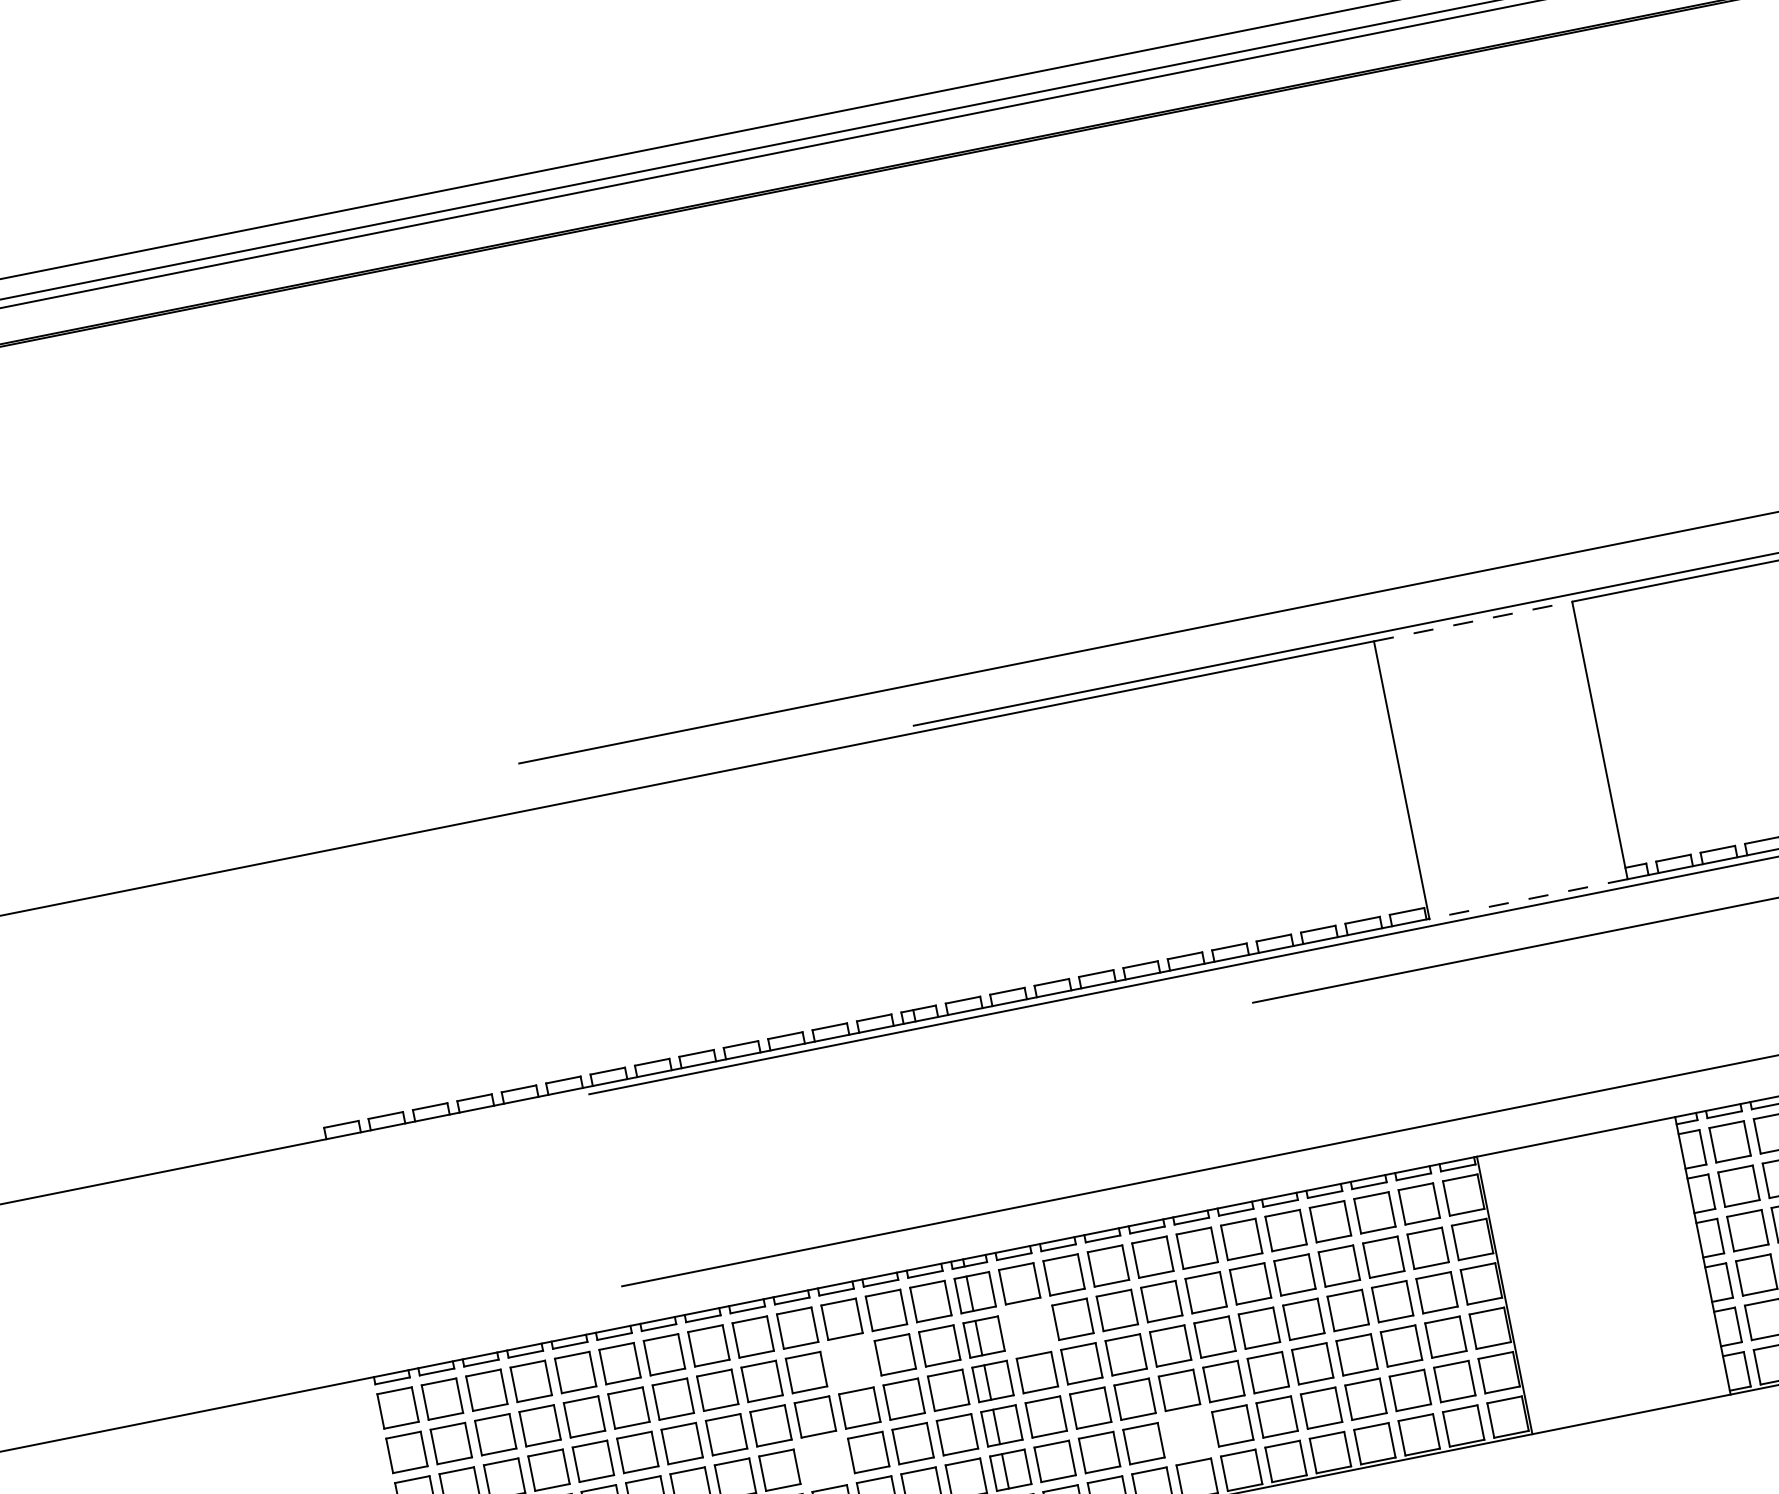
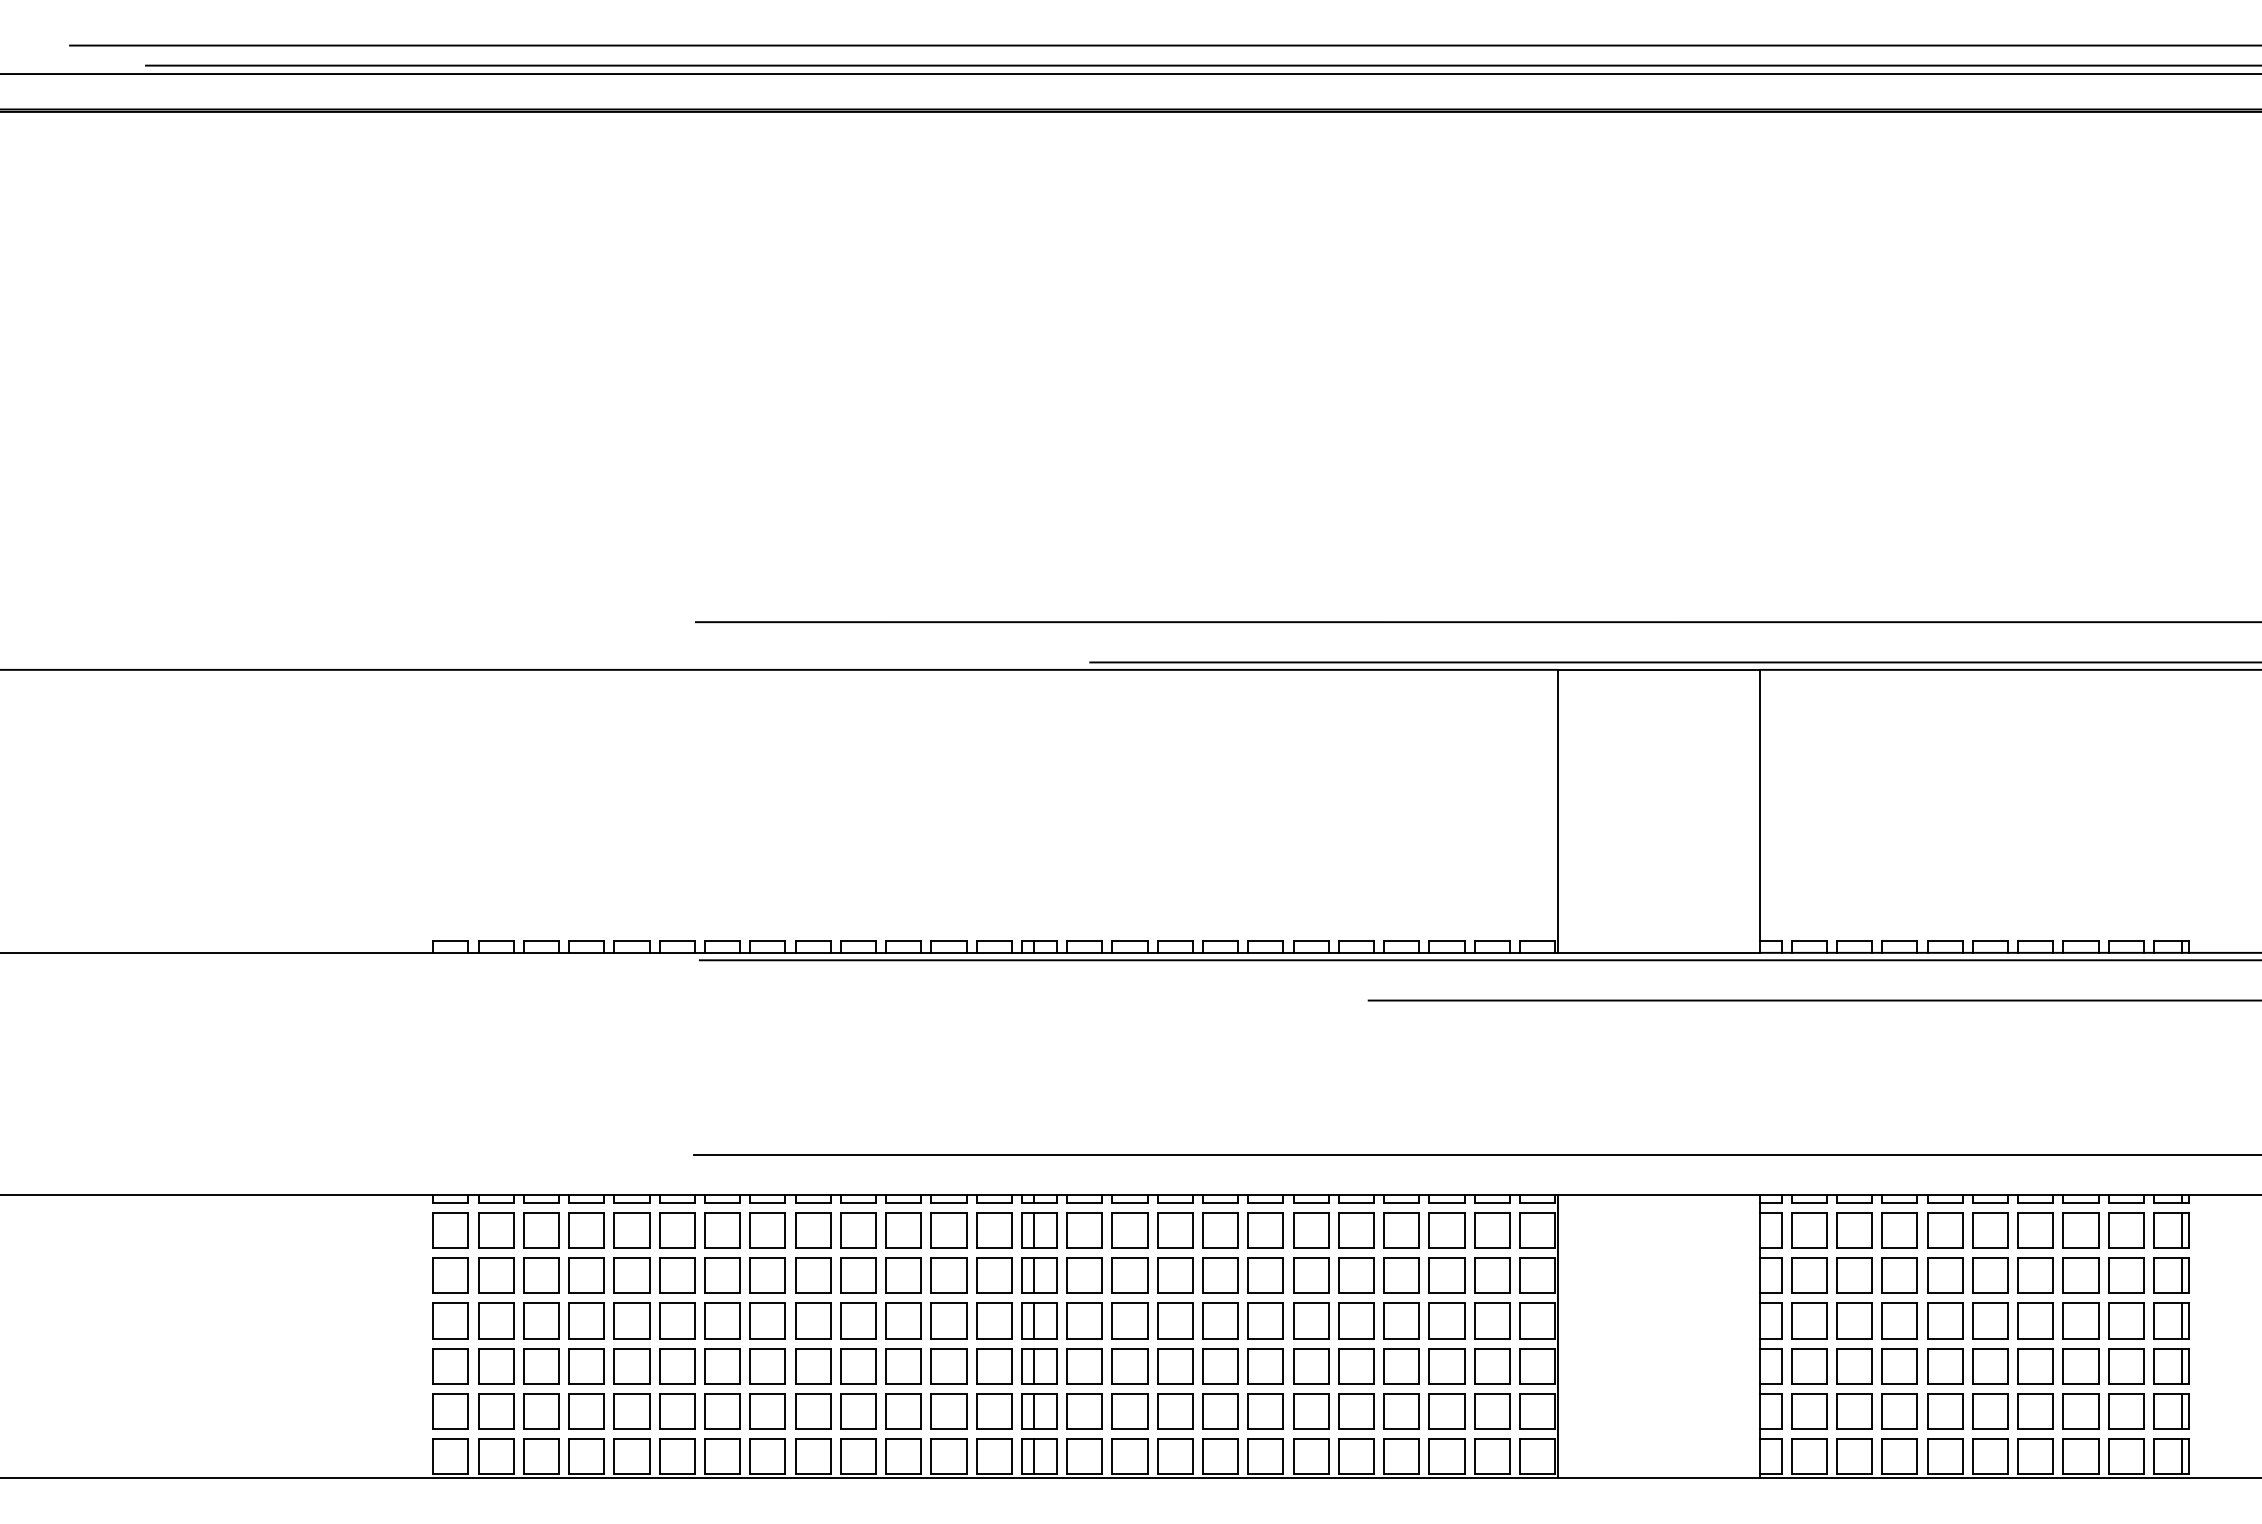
line: (1473, 621) -> (1659, 669), dashed -> solid
line: (1527, 898) -> (1658, 952), dashed -> solid
part: (1028, 1328) -> (1084, 1275), added
part: (850, 1363) -> (903, 1275), added
part: (1188, 1434) -> (1220, 1411), added
part: (824, 1461) -> (858, 1366), added

